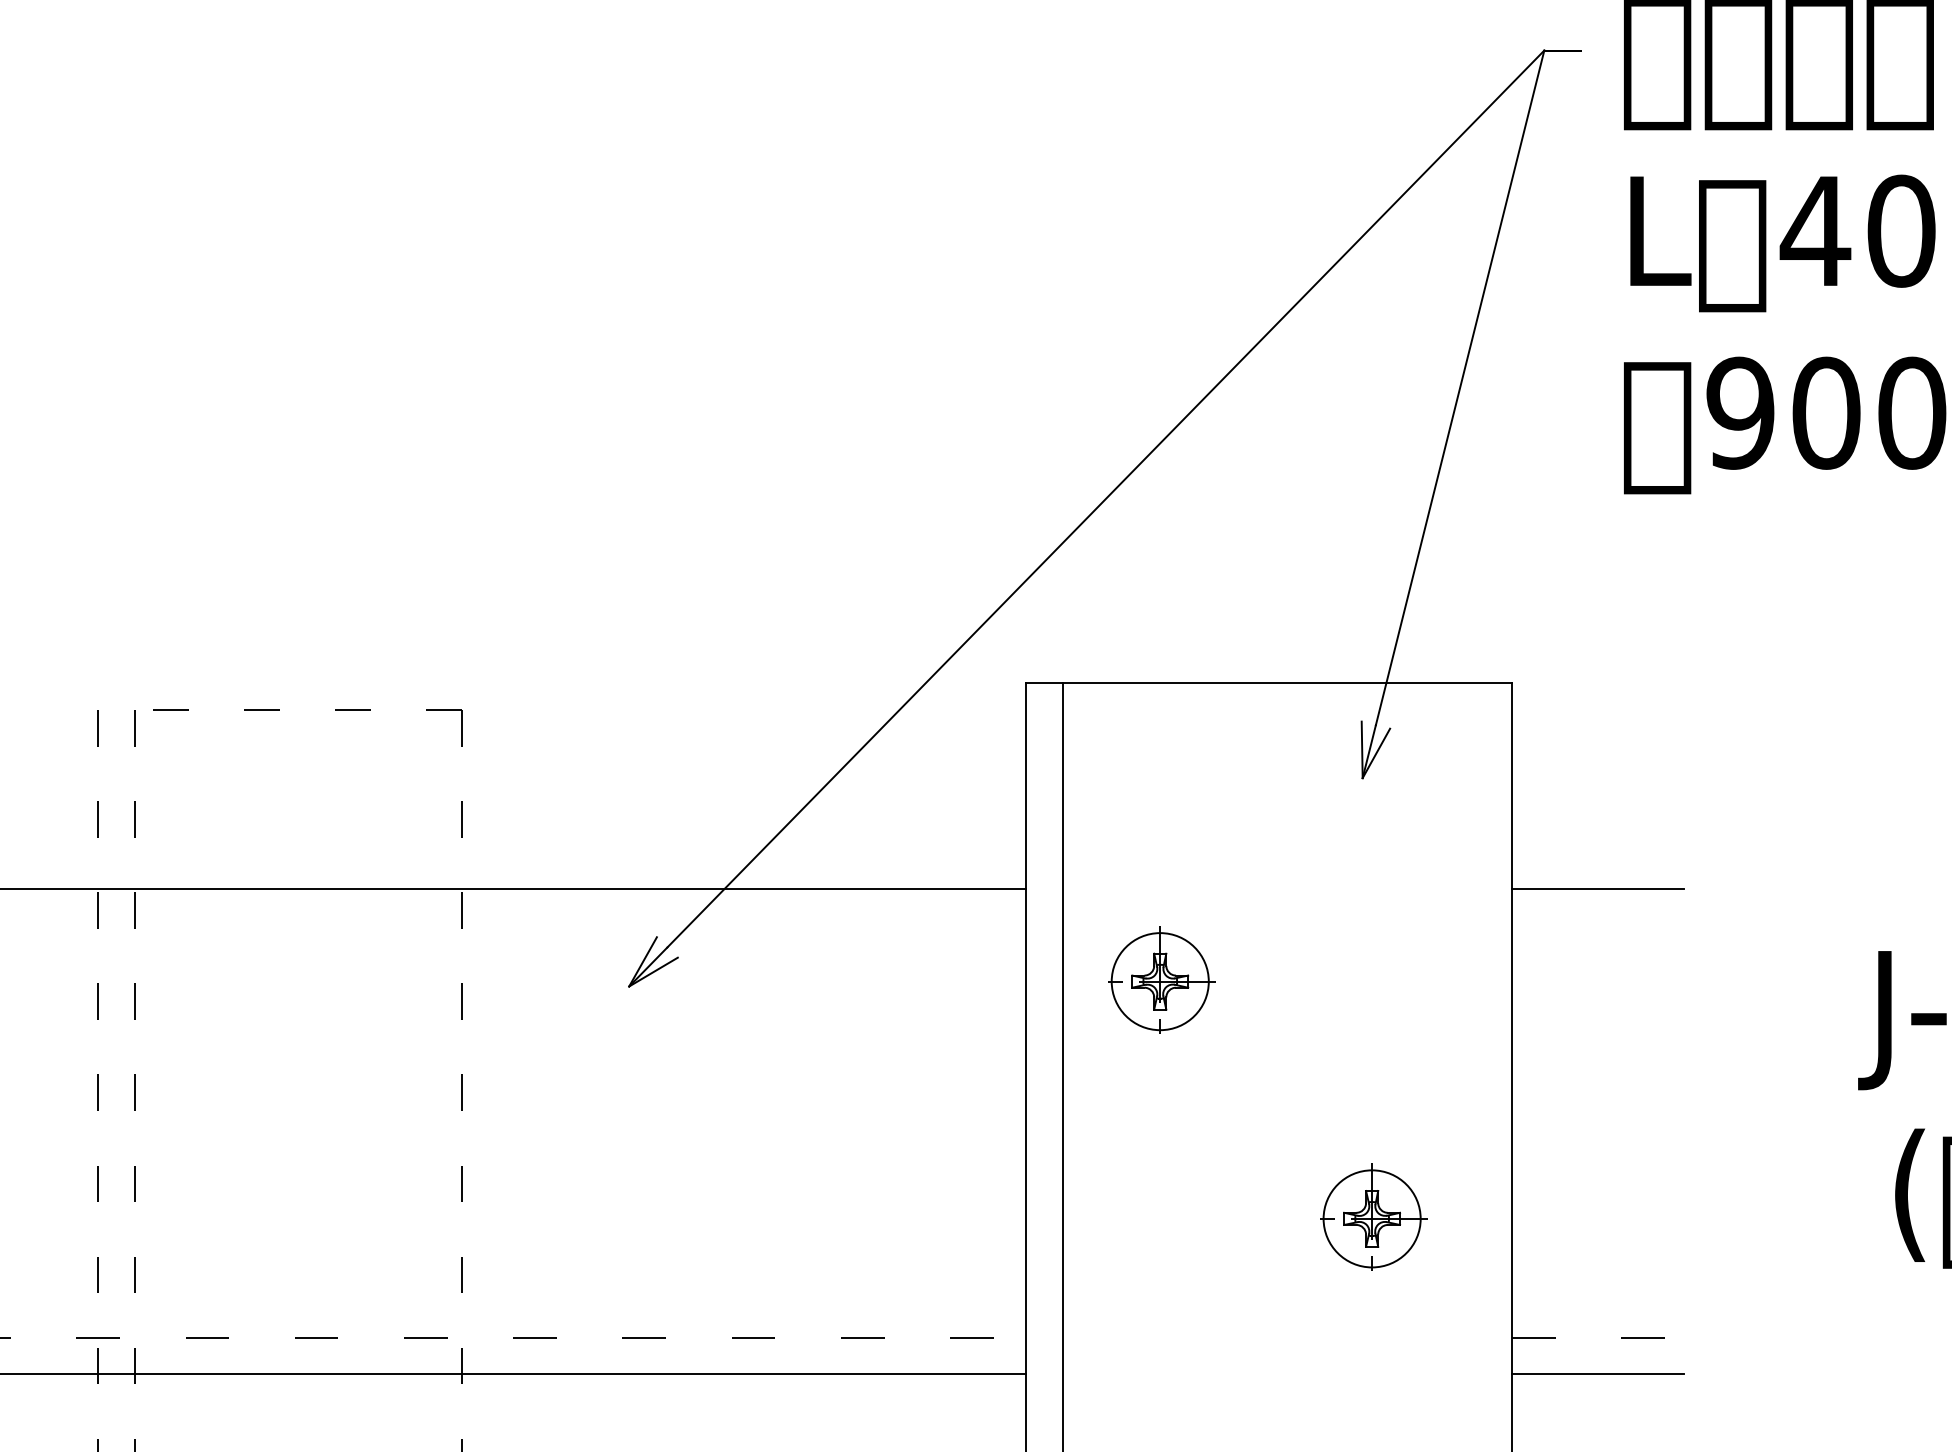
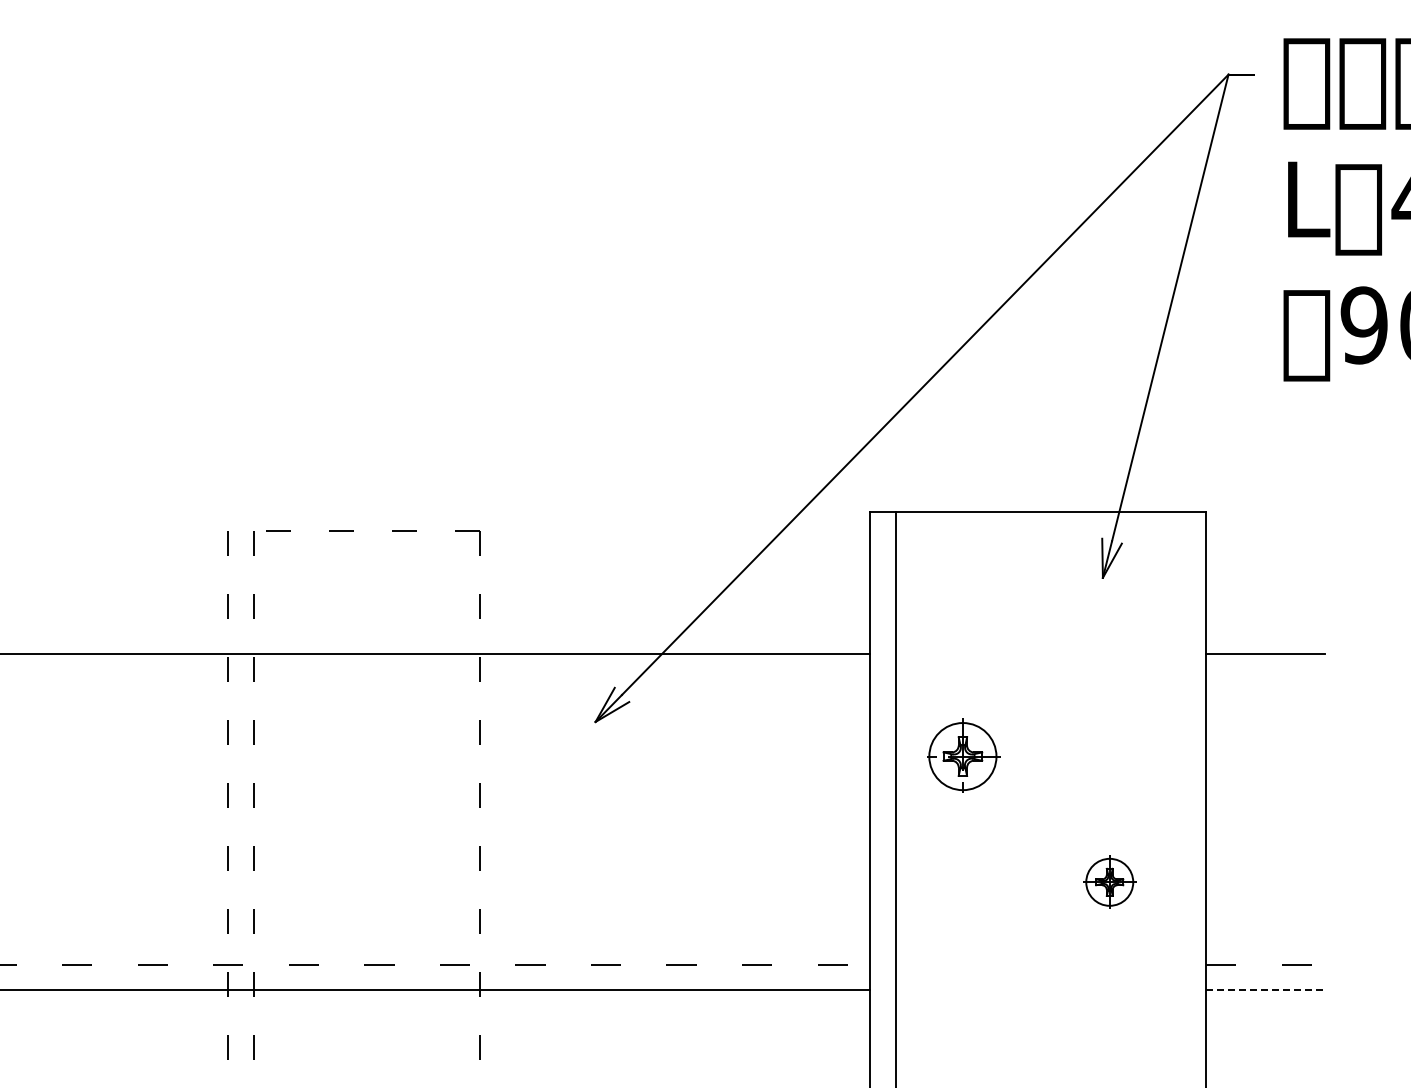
part: (1161, 980) -> (963, 755), moved
part: (1373, 1217) -> (1110, 881), size x0.7
line: (1599, 1374) -> (1266, 990), solid -> dashed

